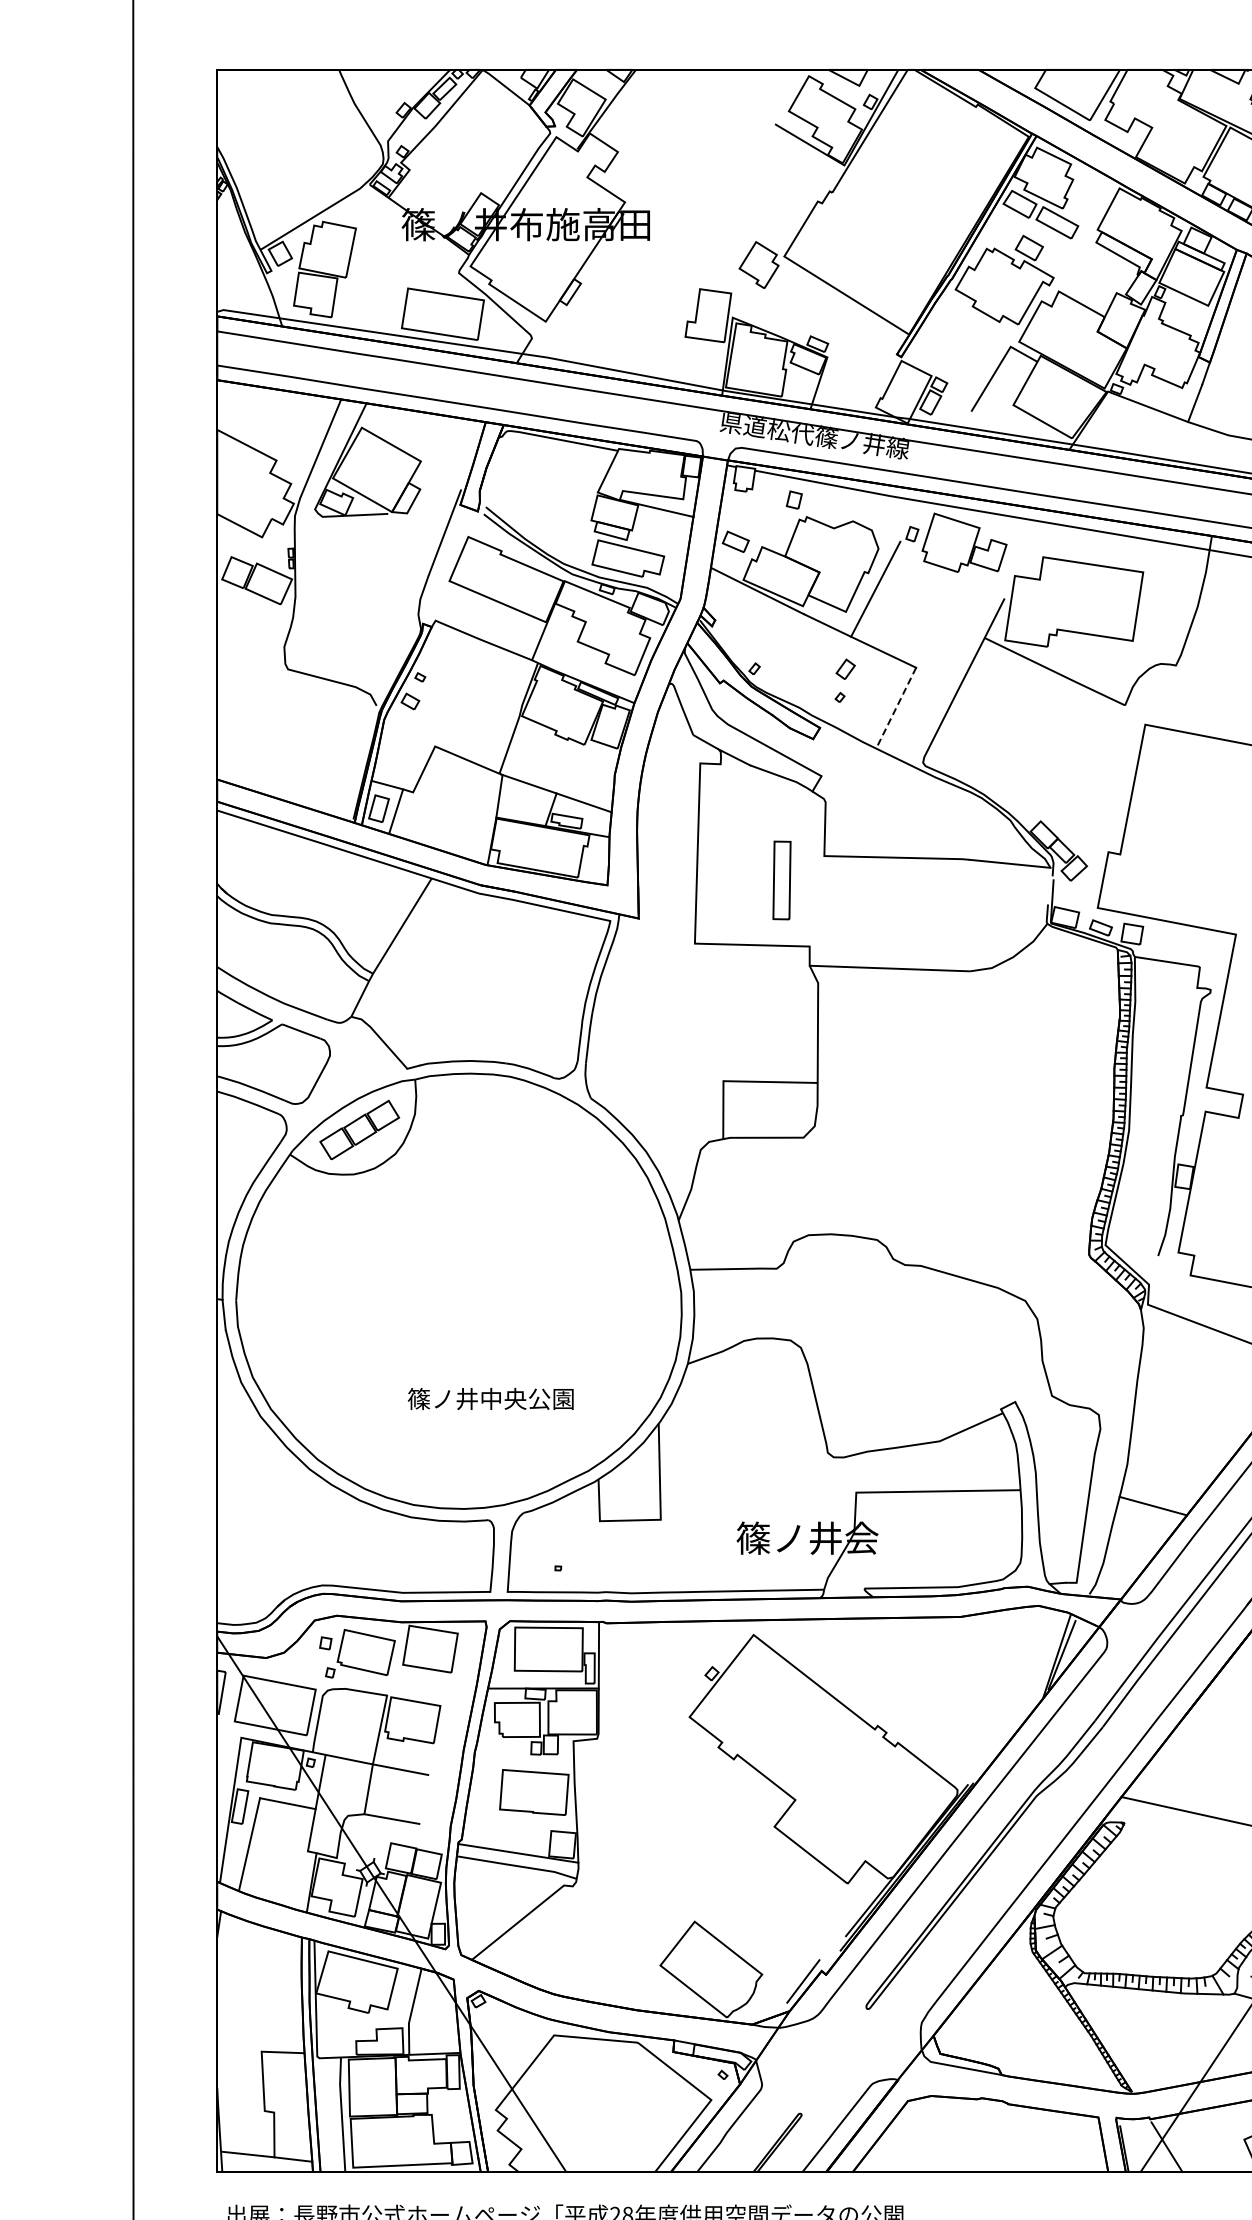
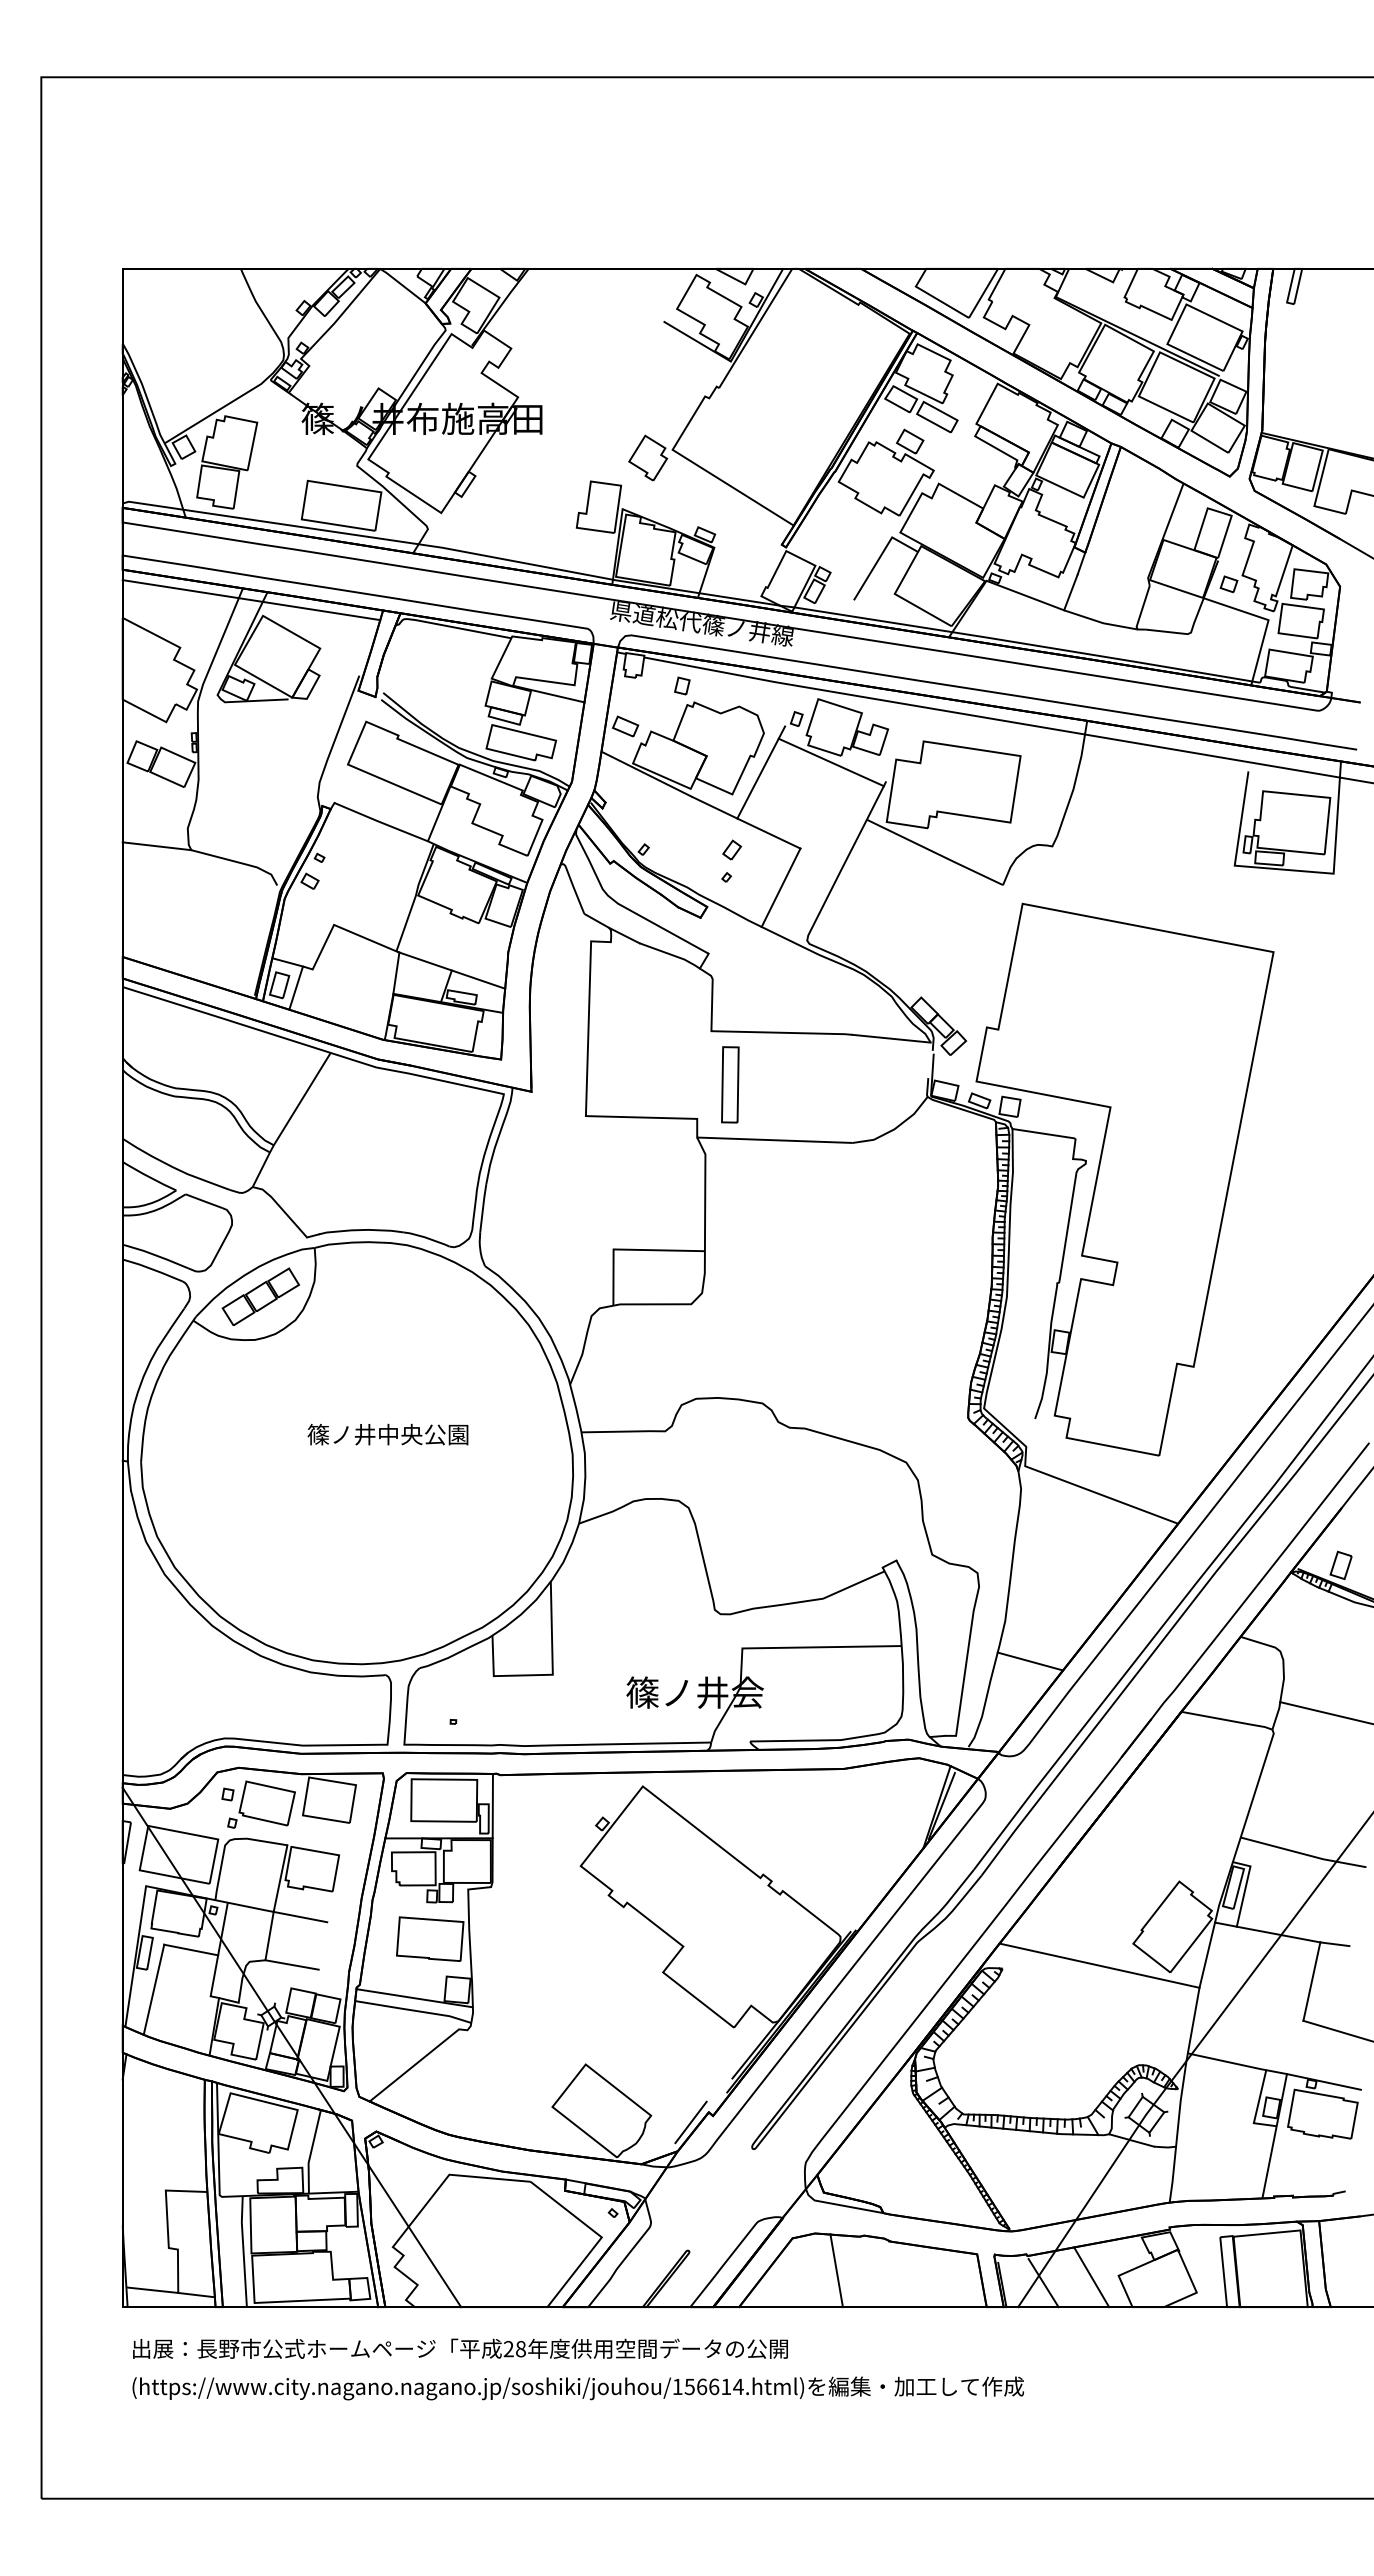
line: (350, 411) -> (251, 600), added
line: (947, 578) -> (830, 762), added
line: (252, 665) -> (156, 846), added
line: (896, 707) -> (781, 887), dashed -> solid
part: (782, 880) -> (730, 1084), moved
text: (490, 1398) -> (387, 1434), moved
line: (953, 2134) -> (836, 2270), added
line: (1216, 2141) -> (1091, 2277), added

